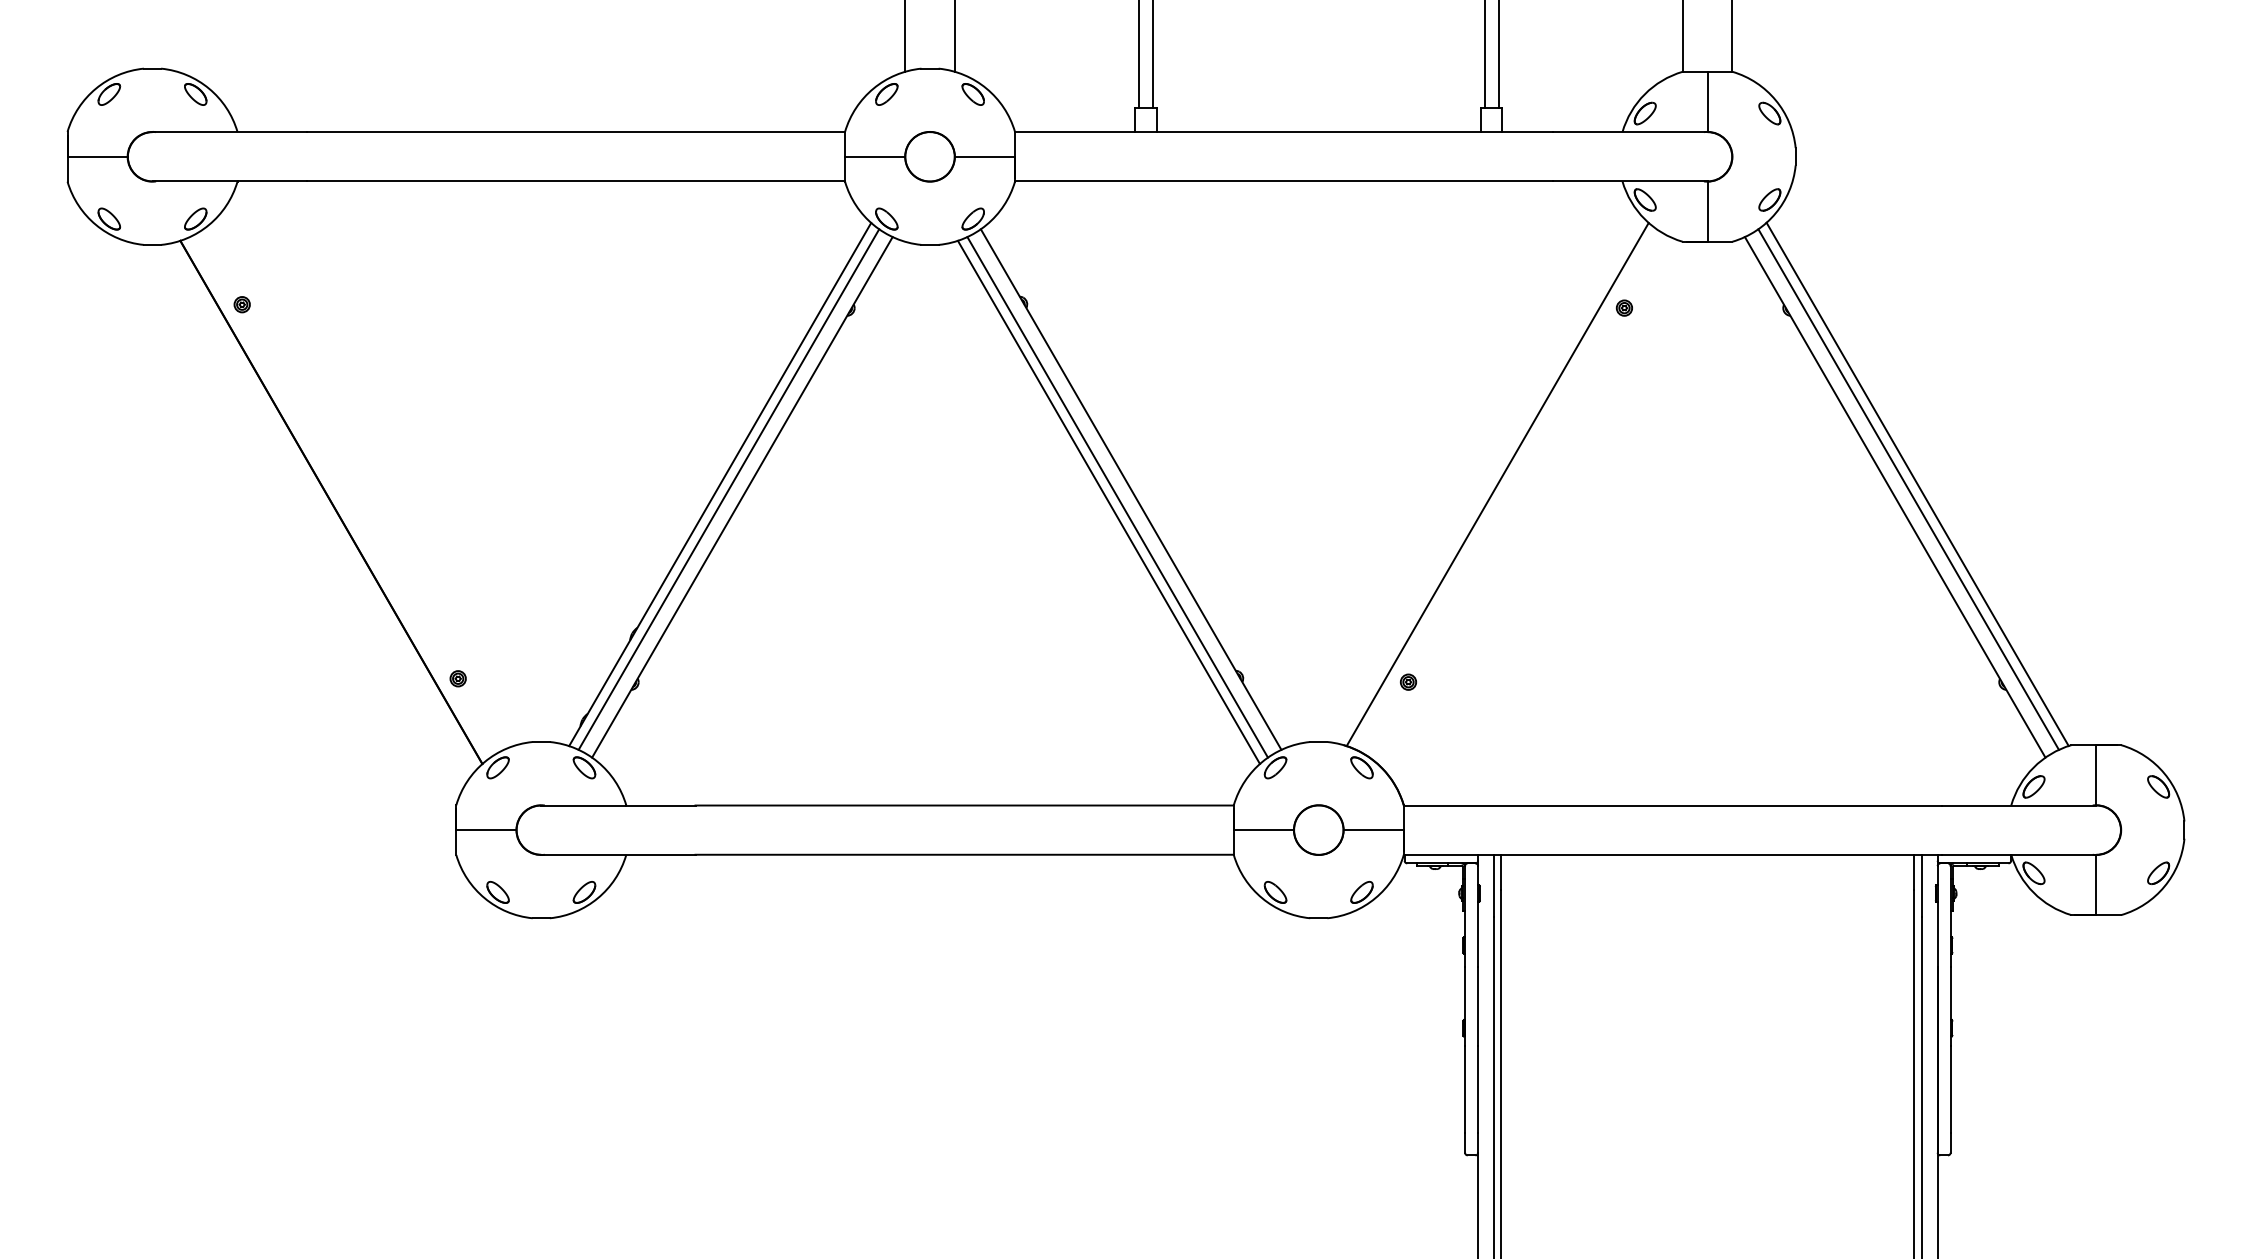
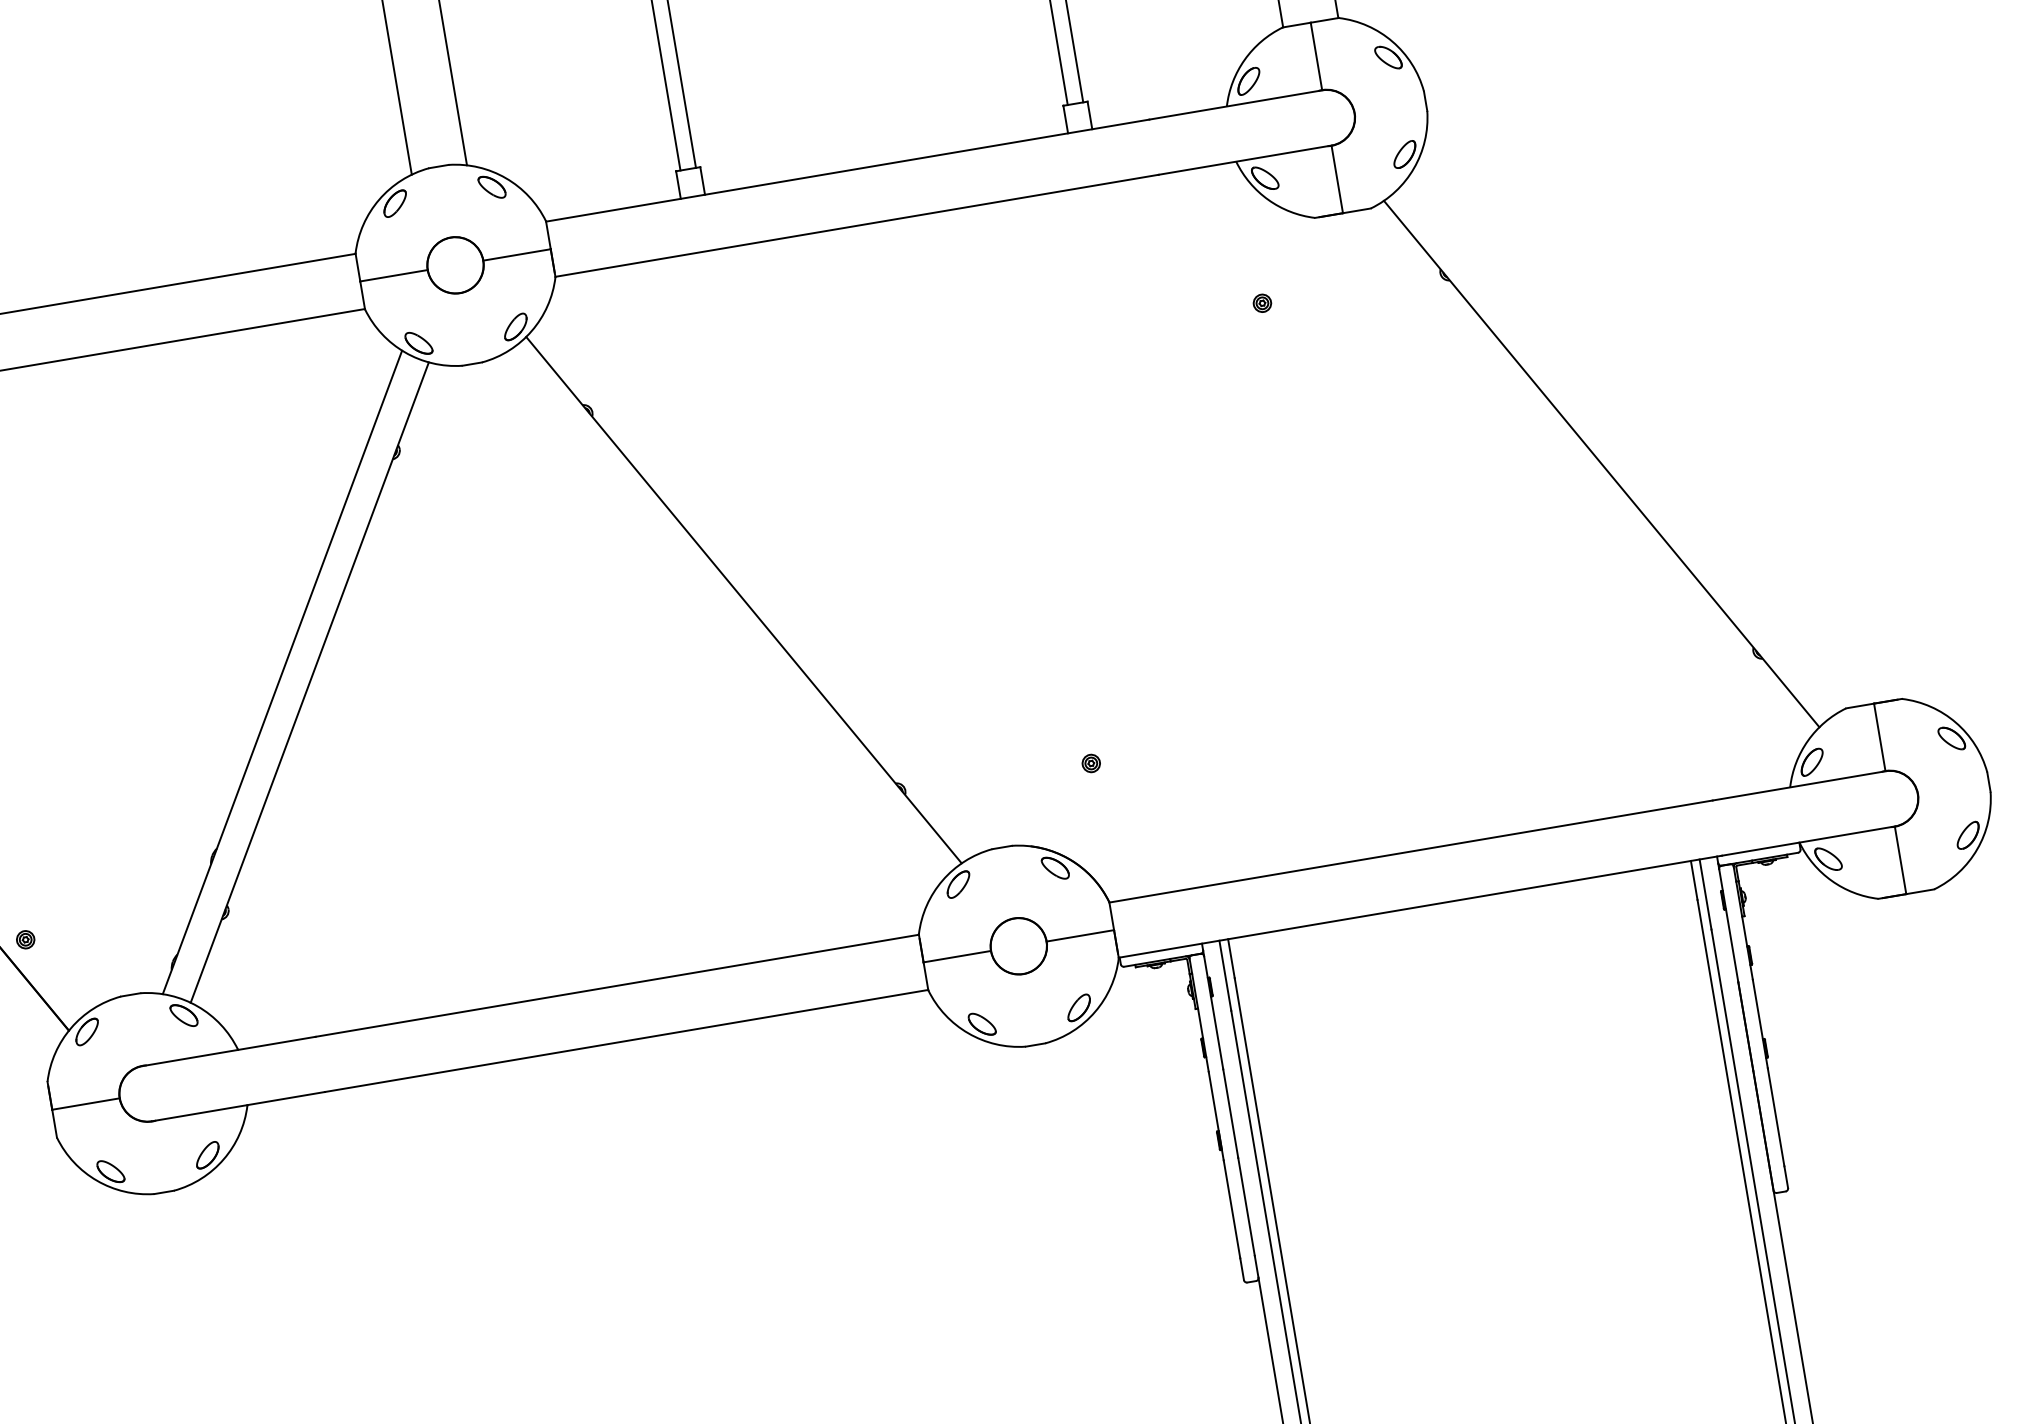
line: (1497, 484) -> (1153, 525), removed
line: (1917, 484) -> (1624, 445), removed
line: (728, 489) -> (292, 676), removed
line: (1908, 489) -> (1615, 452), removed
line: (1117, 497) -> (730, 611), removed
line: (1108, 501) -> (720, 617), removed

